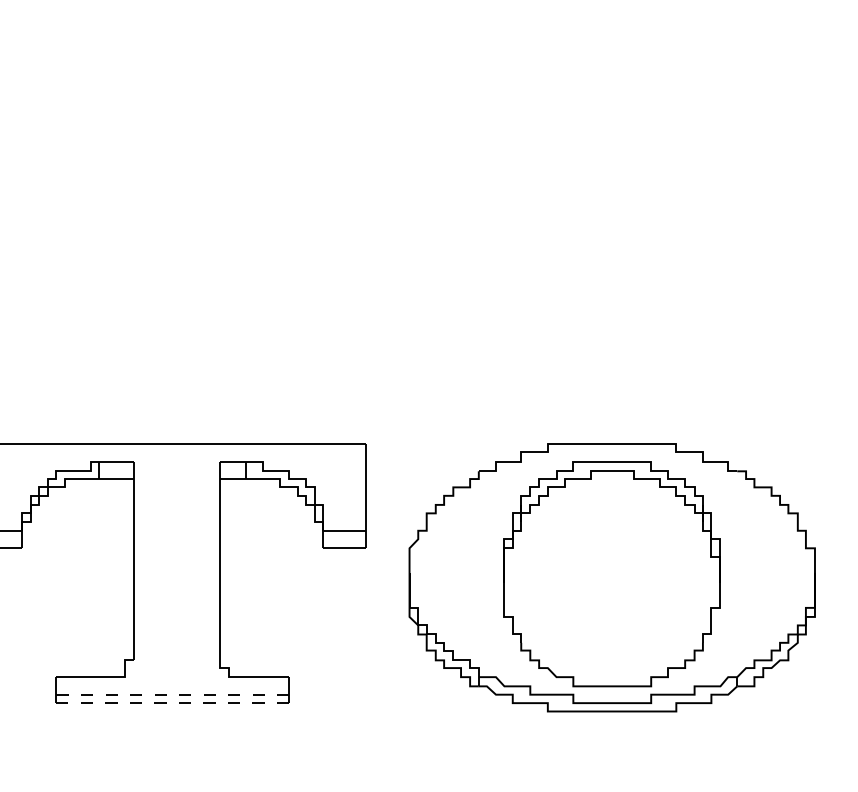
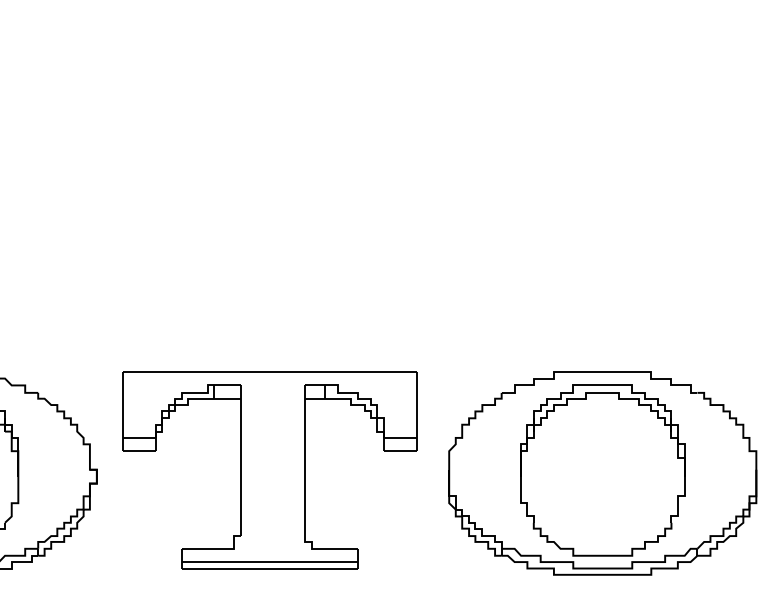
line: (172, 695) -> (269, 562), dashed -> solid
line: (173, 703) -> (270, 568), dashed -> solid

